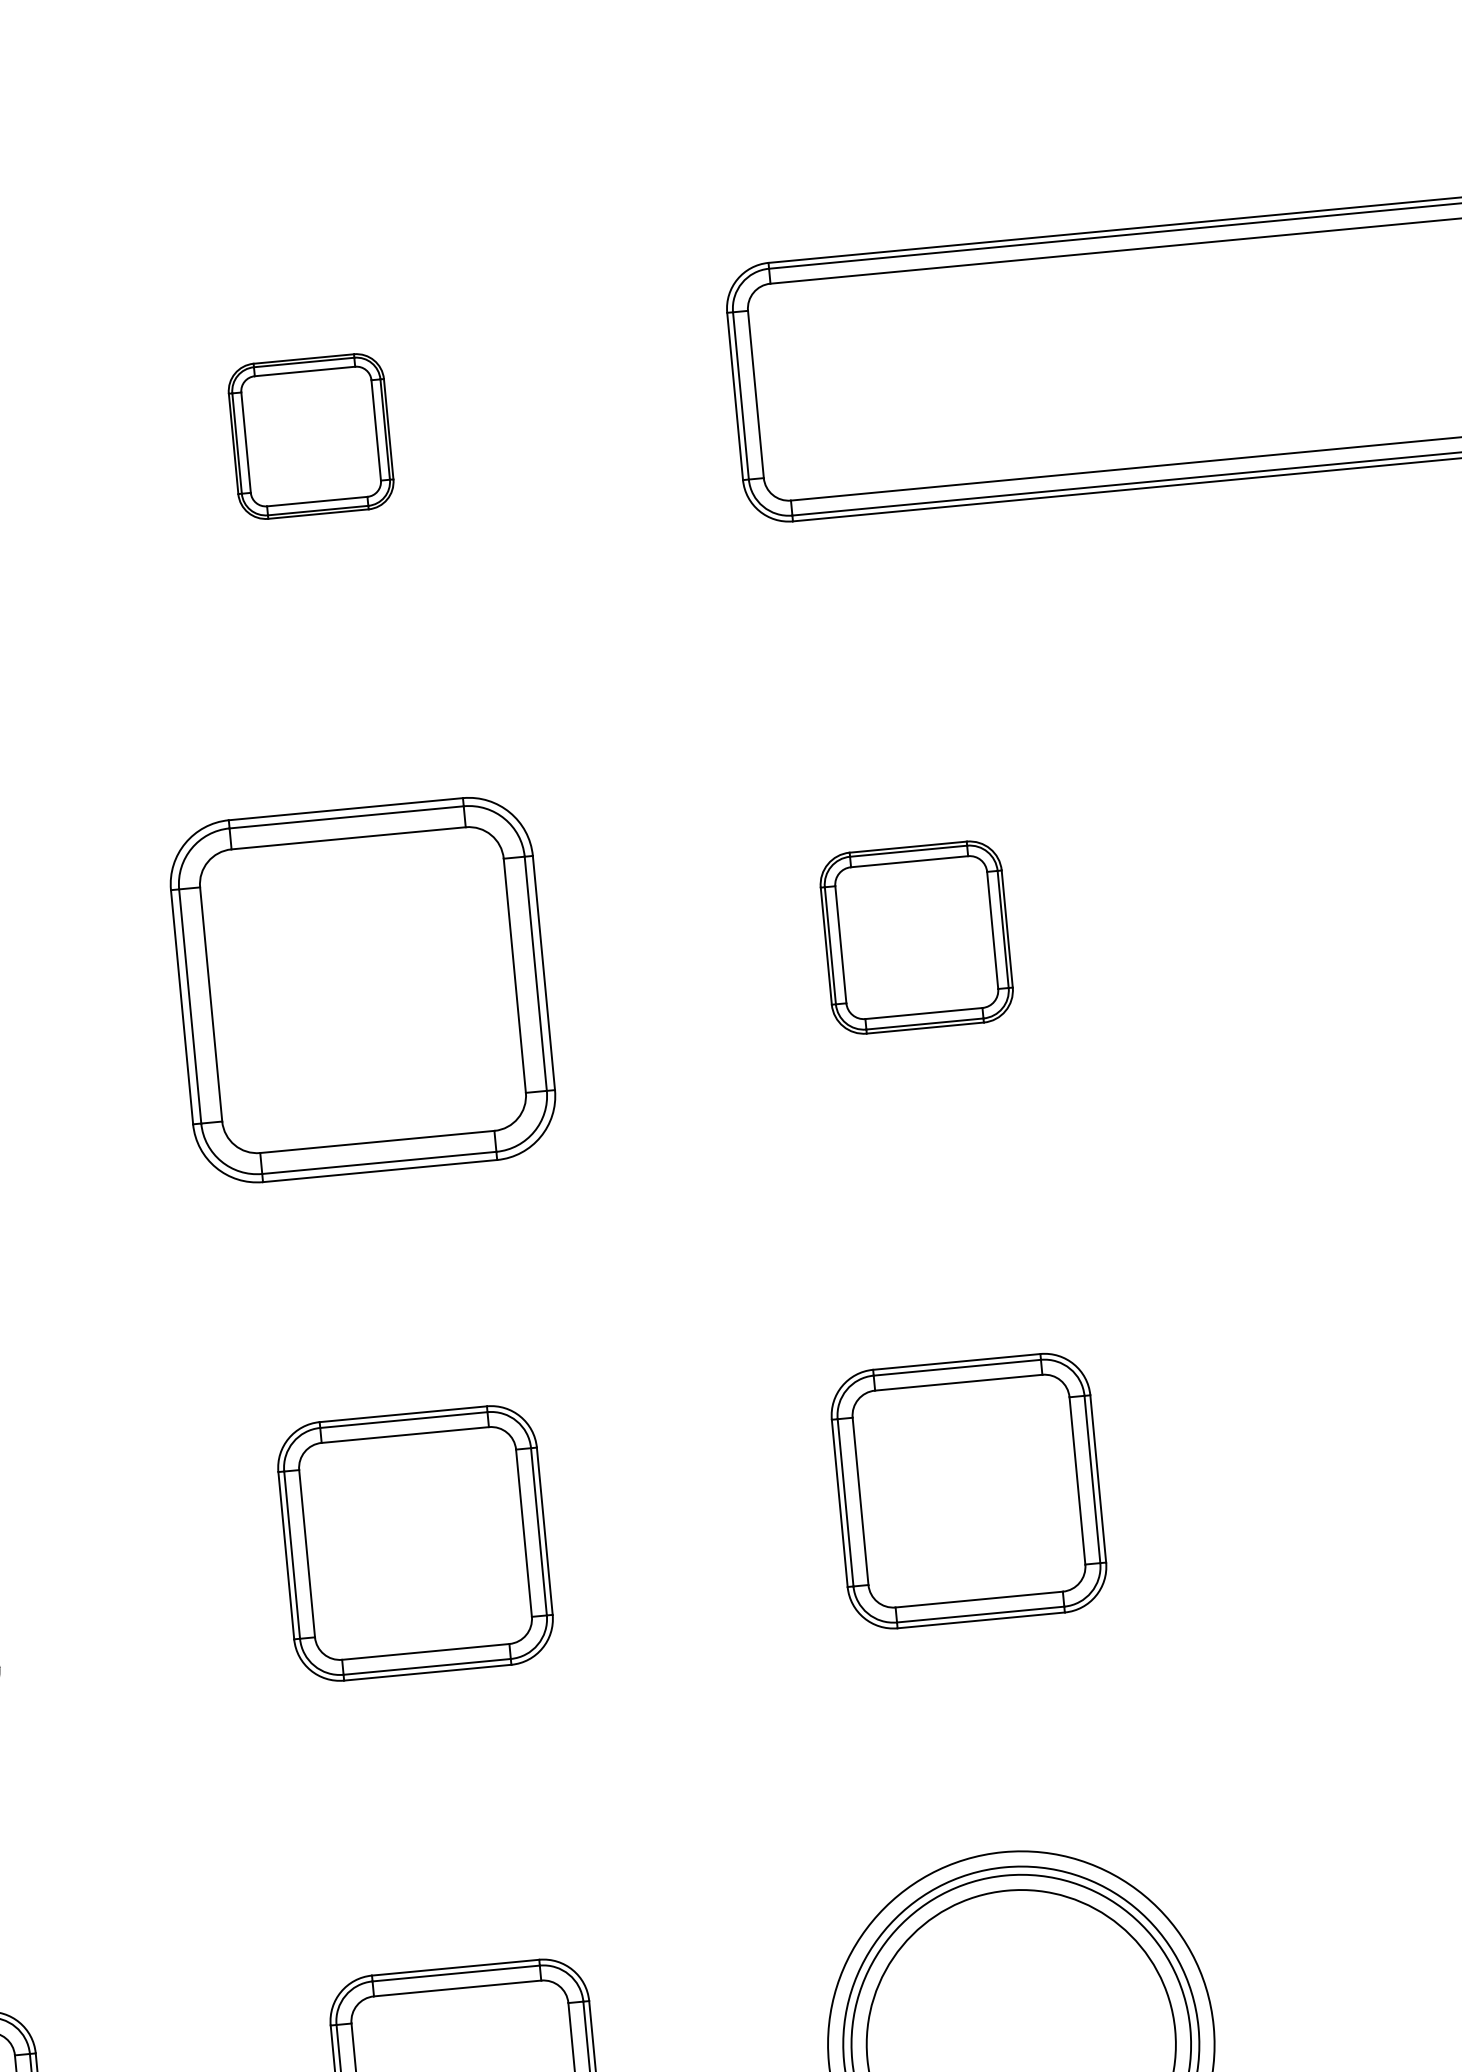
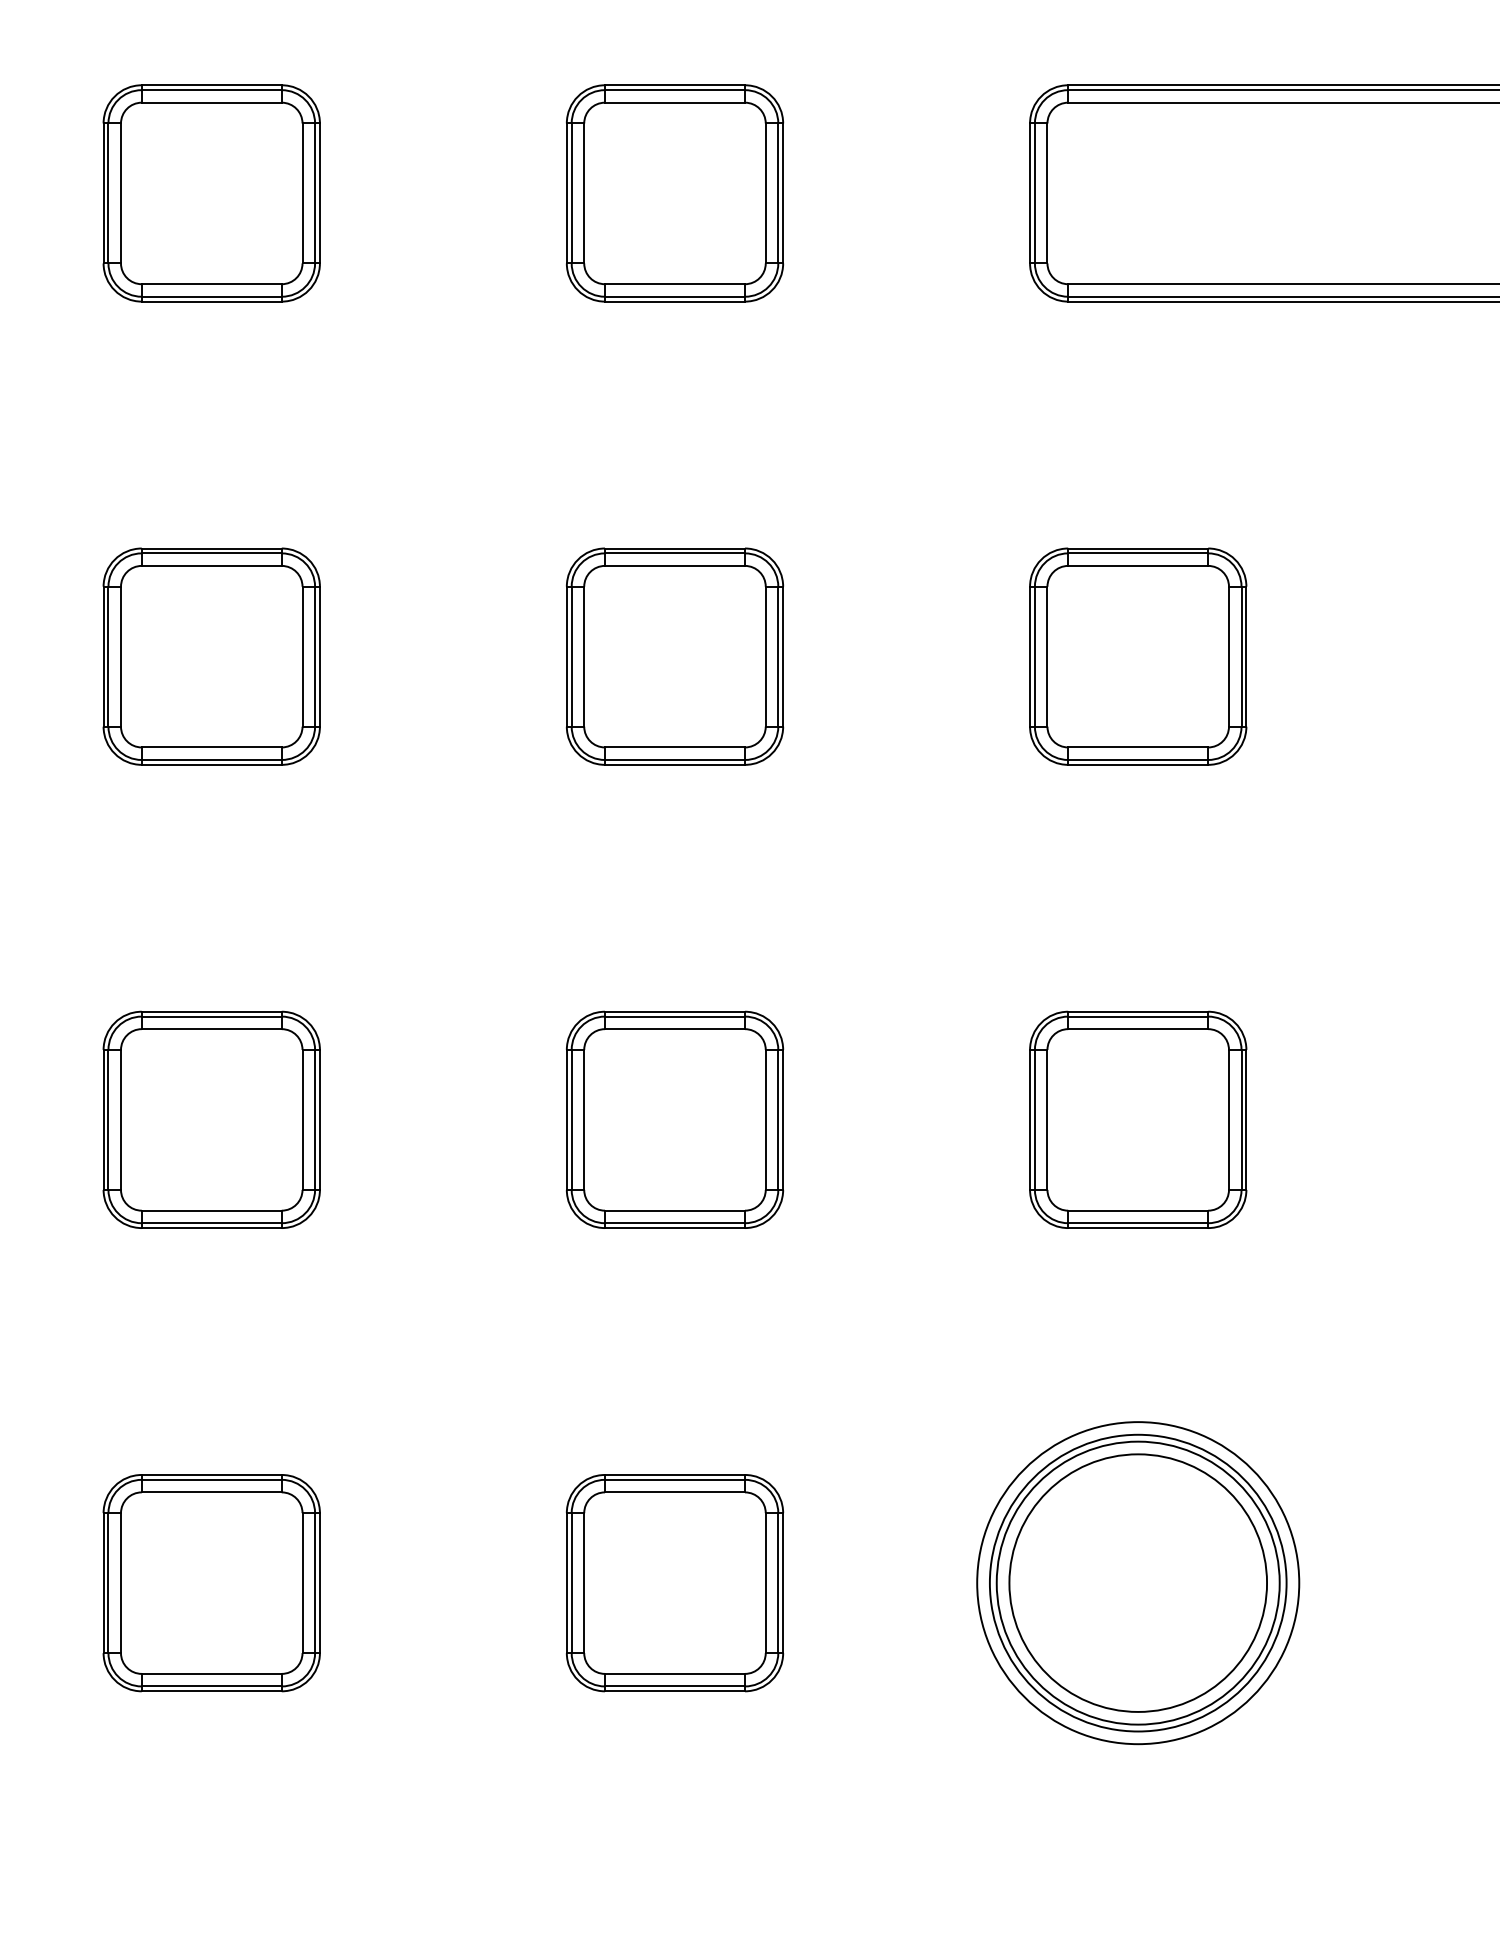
part: (311, 436) -> (675, 193), size x1.67
part: (916, 937) -> (1138, 656), size x1.43
part: (363, 989) -> (675, 656), size x0.71

